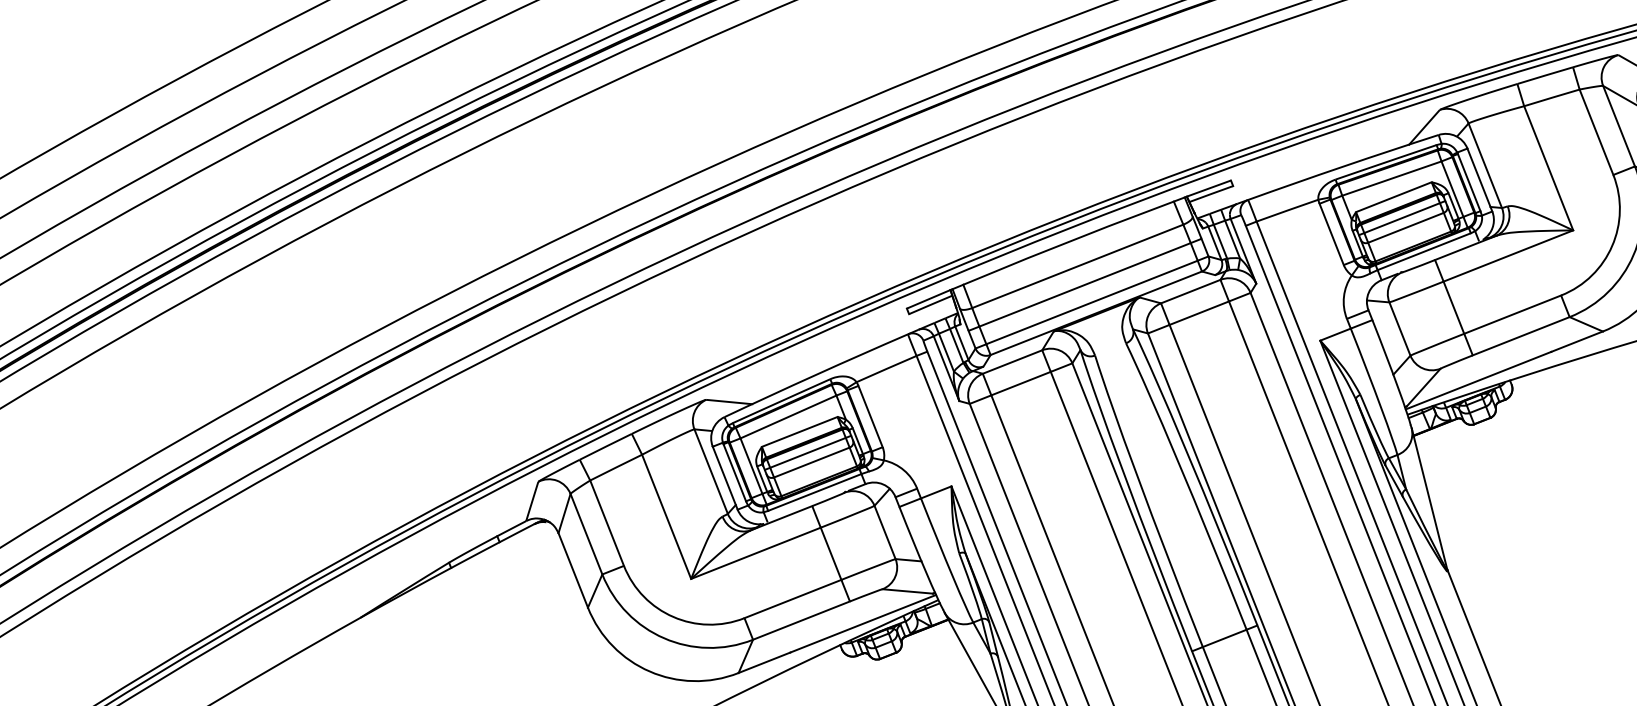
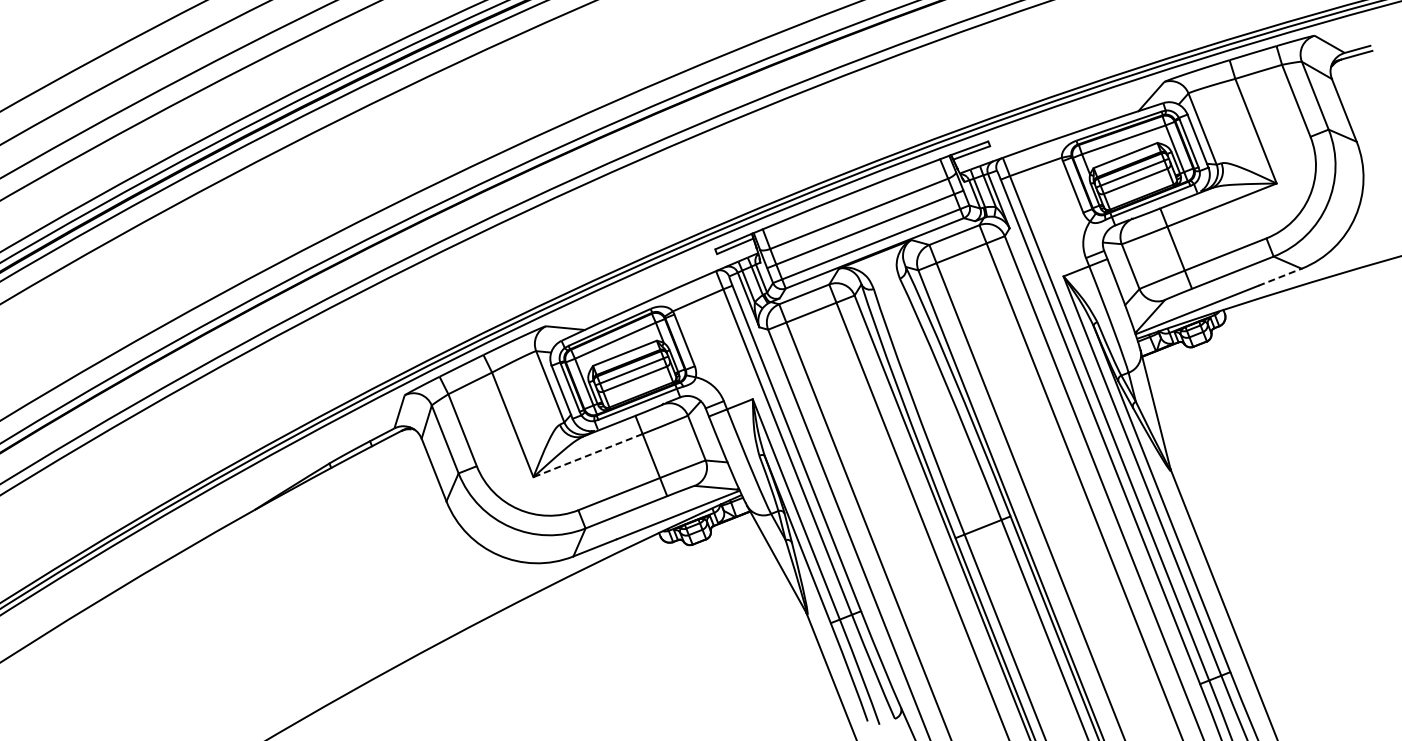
line: (1577, 341) -> (1280, 277), solid -> dashed
line: (756, 553) -> (588, 455), solid -> dashed

